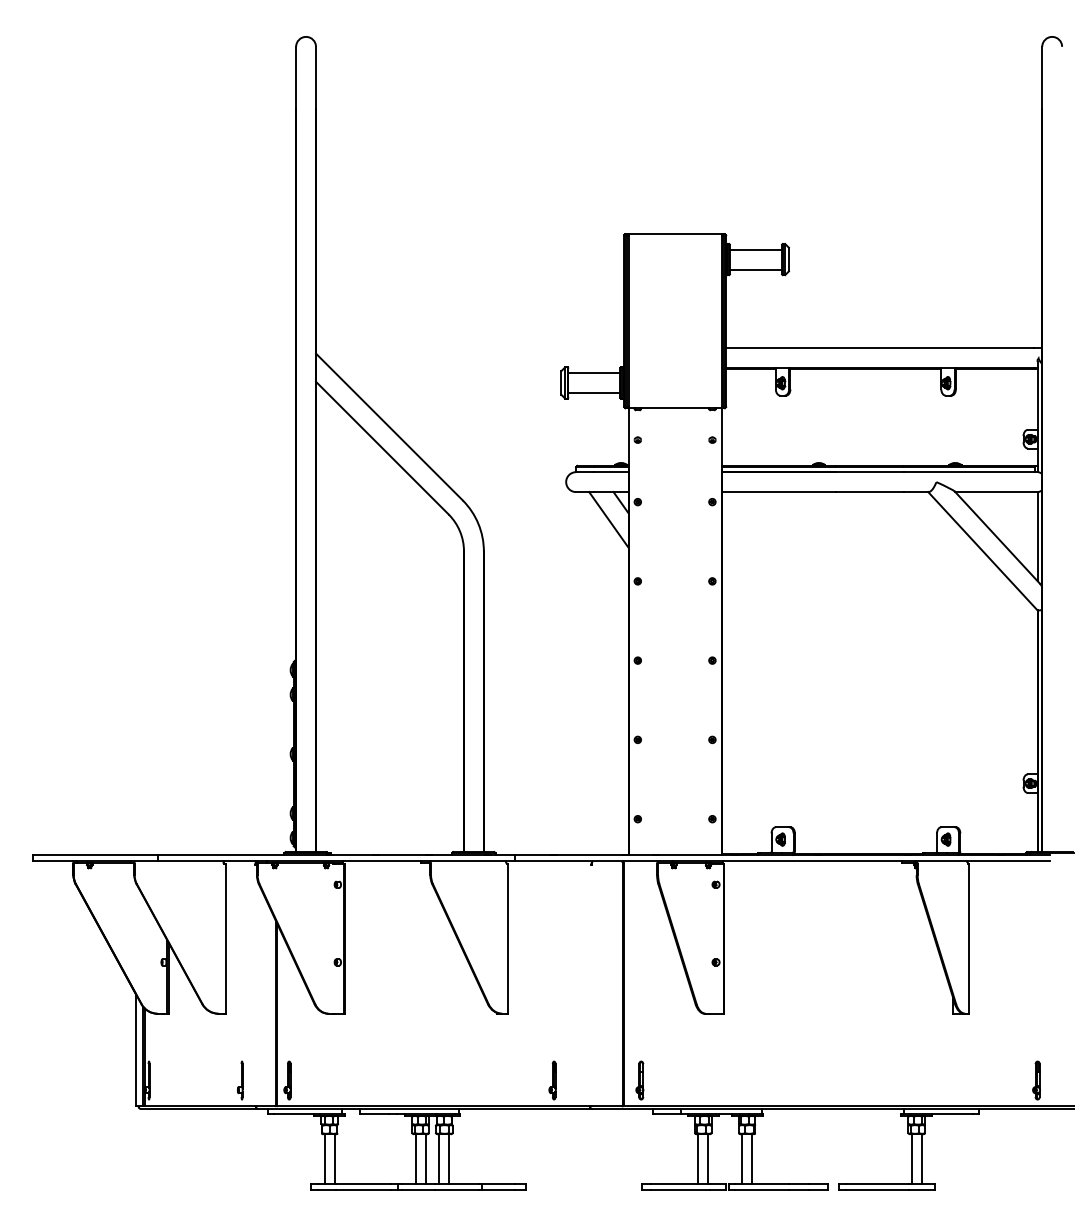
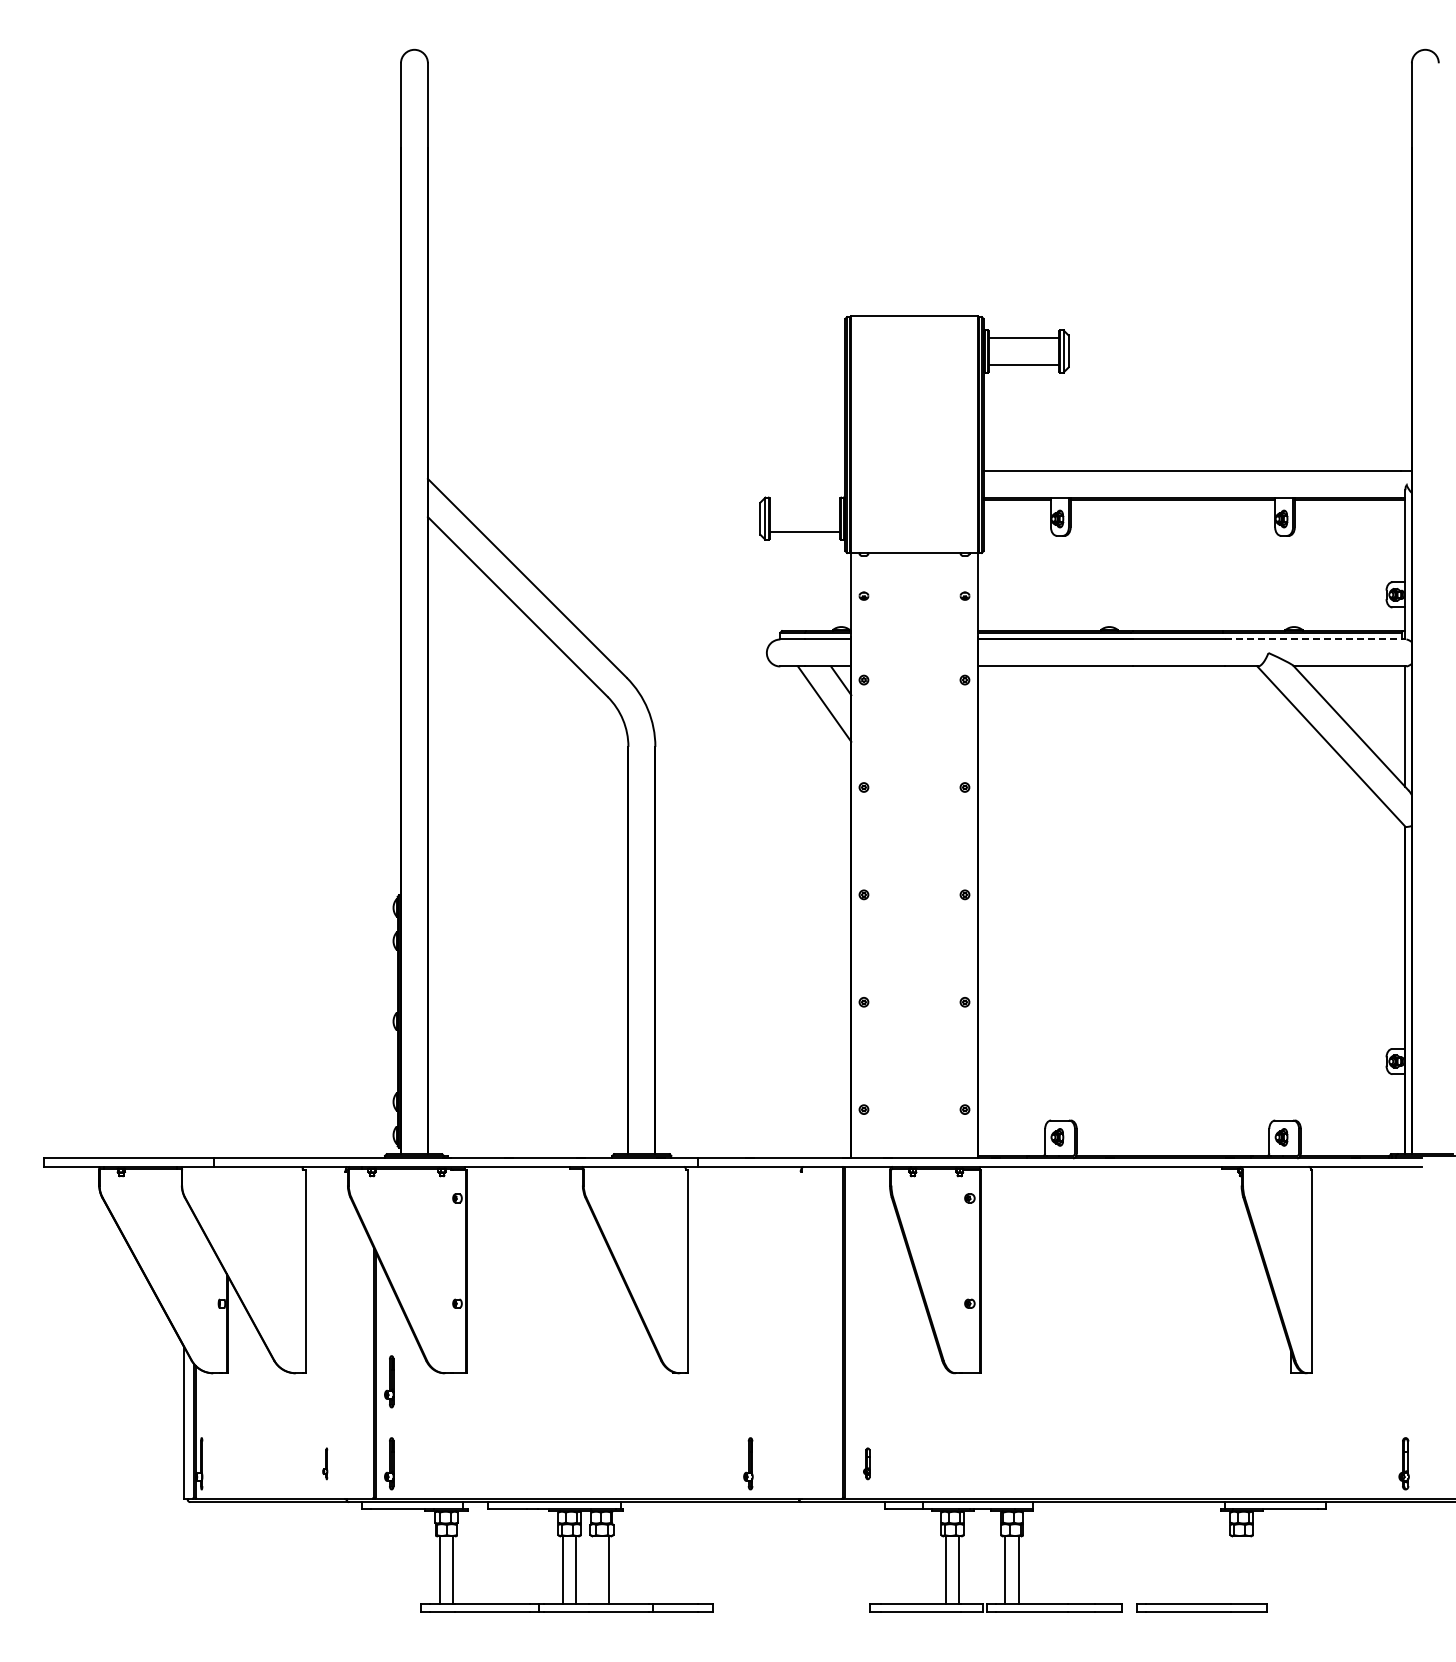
line: (593, 373) -> (804, 505), removed
line: (971, 472) -> (1315, 639), solid -> dashed
part: (287, 1019) -> (389, 1381), added
part: (240, 1080) -> (325, 1463), size x0.6
part: (639, 1080) -> (866, 1463), size x0.6
line: (439, 1158) -> (595, 1569), removed
line: (912, 1158) -> (1235, 1569), removed
line: (921, 1158) -> (1248, 1569), removed

